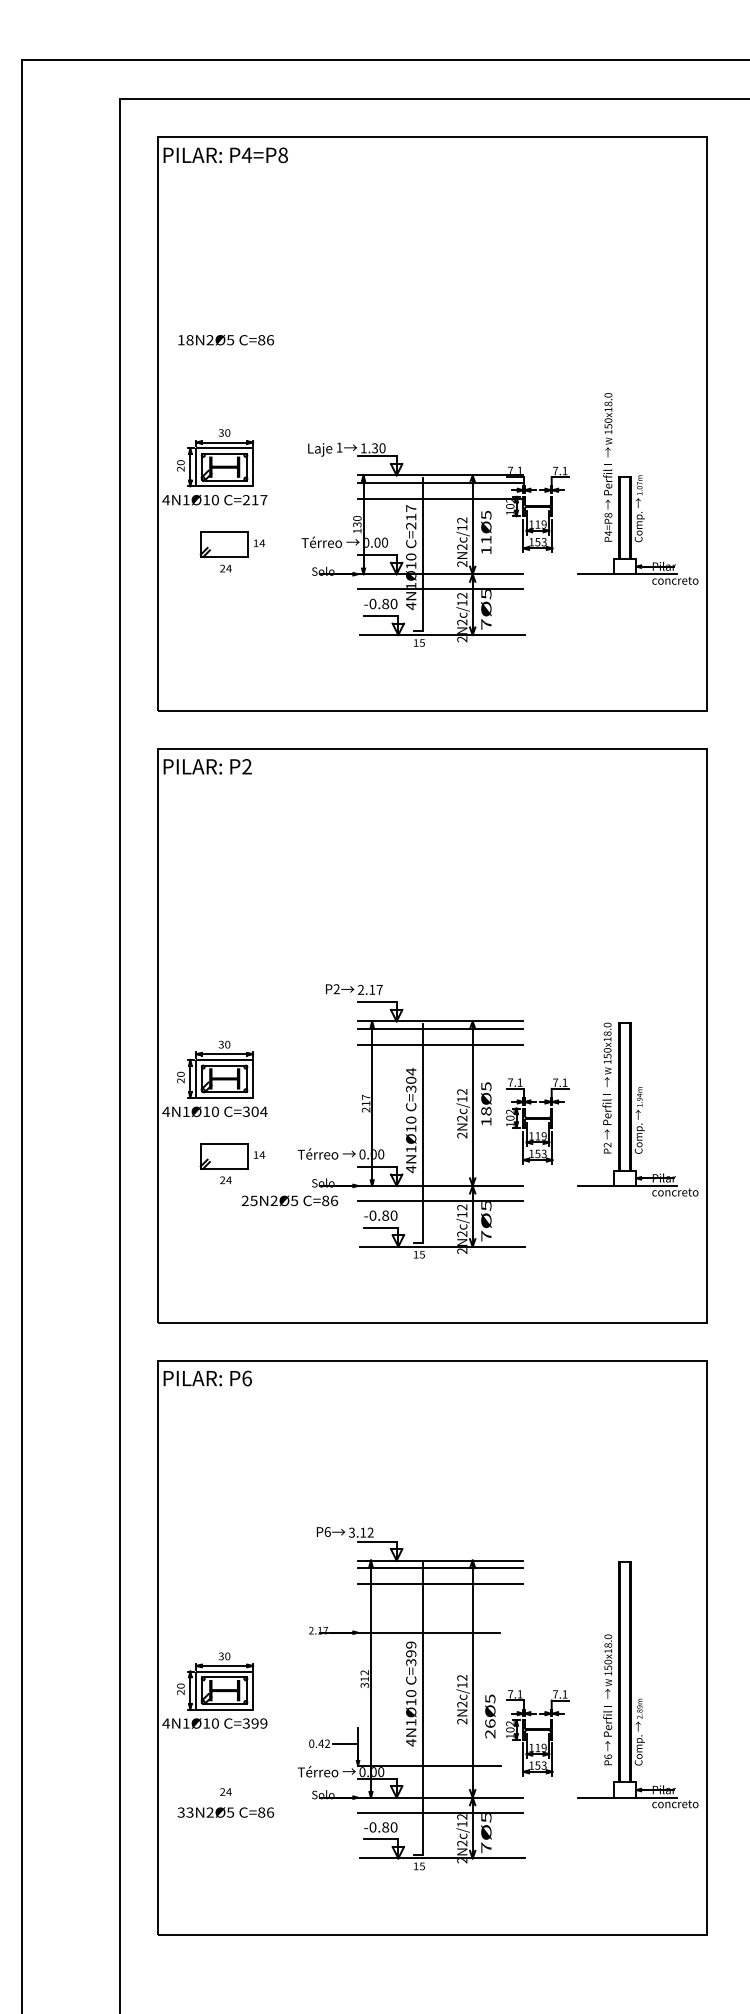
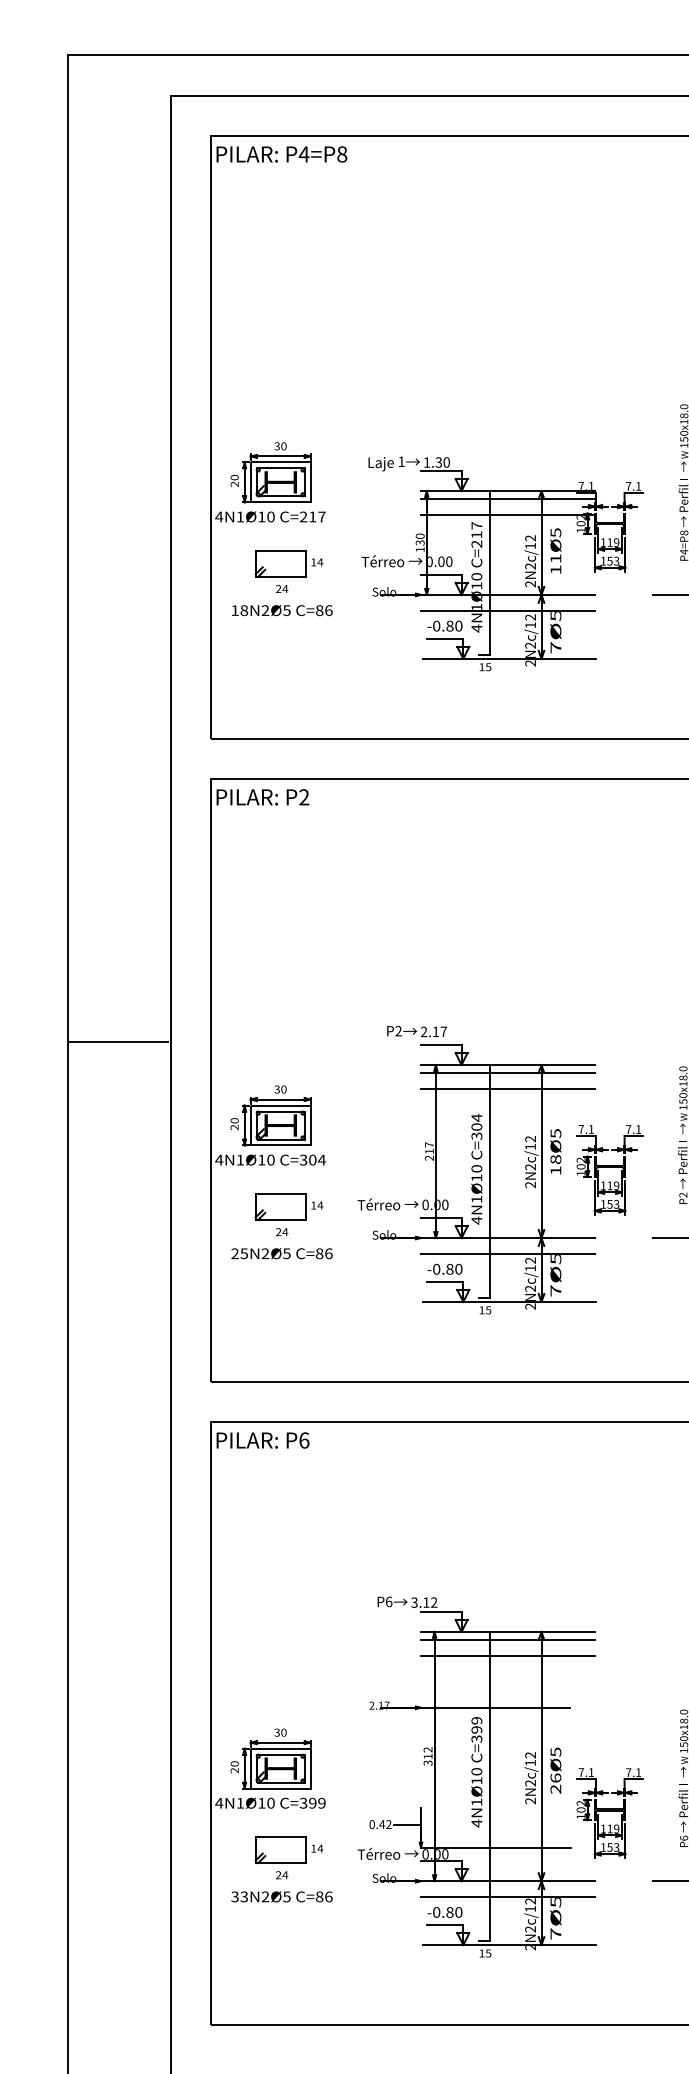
text: (226, 340) -> (282, 610), moved
line: (69, 999) -> (117, 1042), added
text: (289, 1200) -> (281, 1253), moved
text: (490, 1716) -> (556, 1770), moved
part: (232, 1768) -> (288, 1850), added

